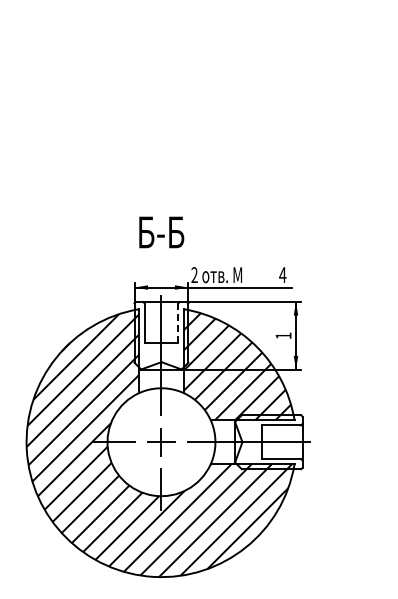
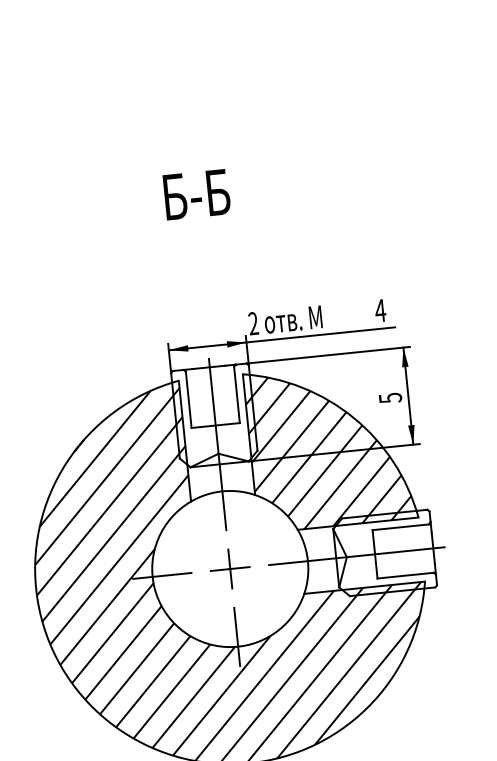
text: (161, 232) -> (196, 194), moved
line: (178, 322) -> (237, 394), dashed -> solid
text: (283, 335) -> (390, 397), 1 -> 5

